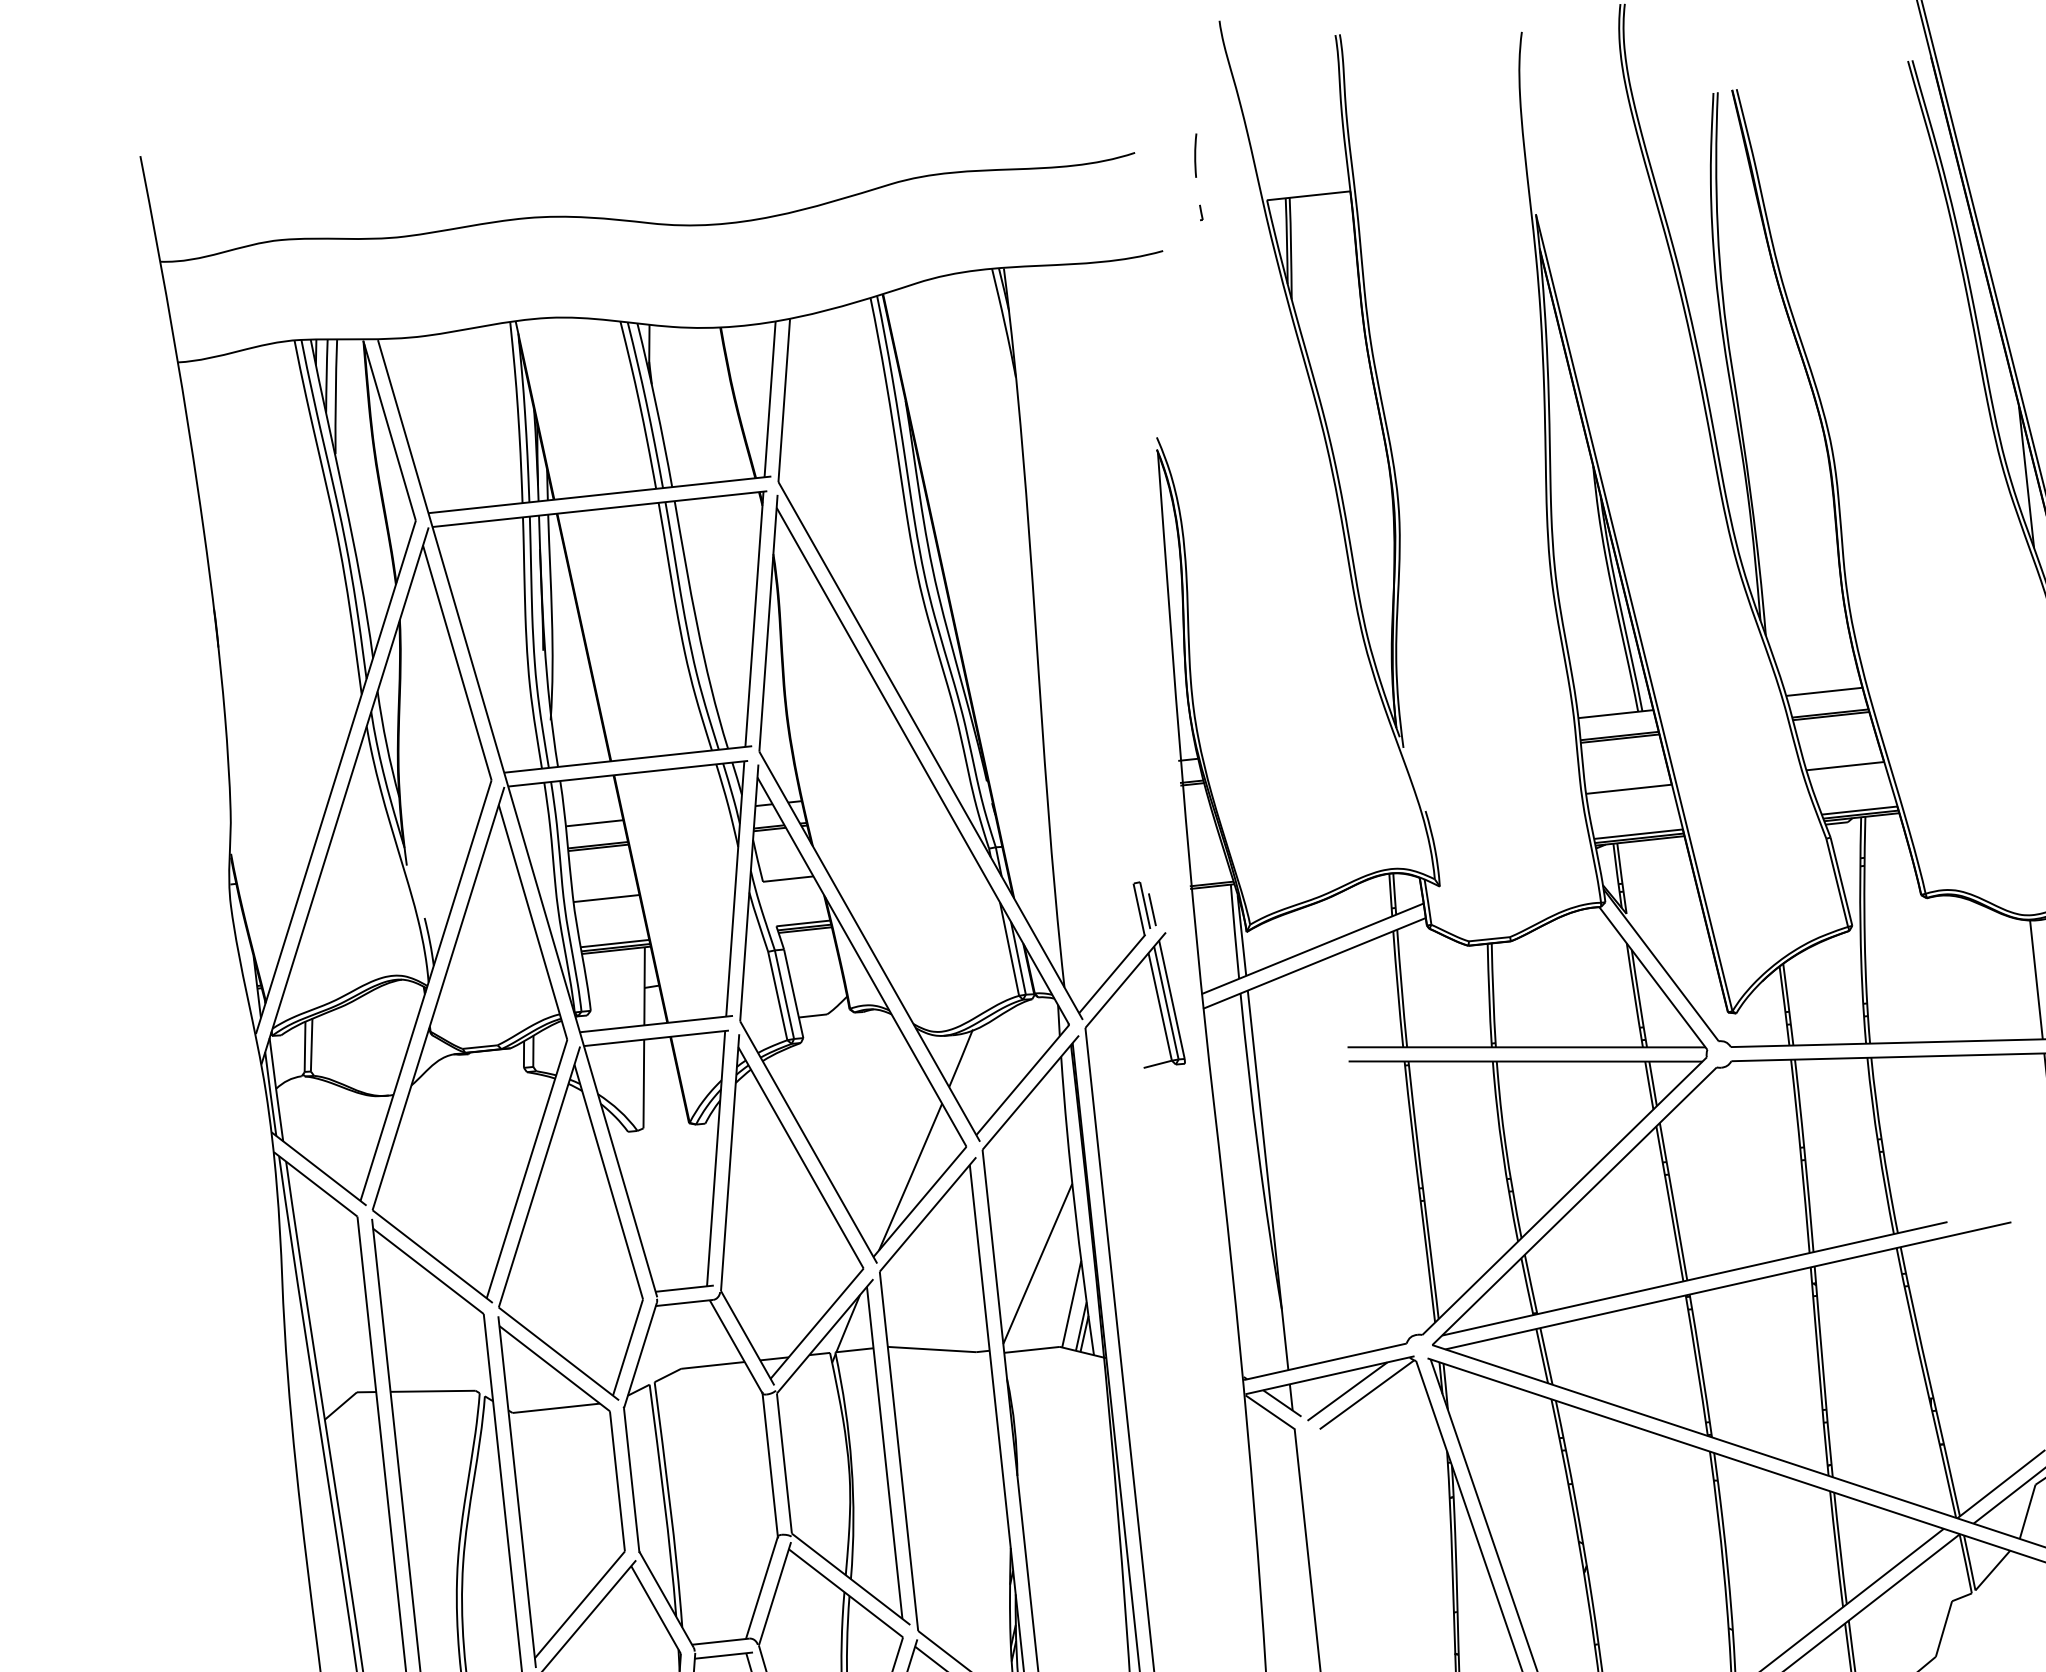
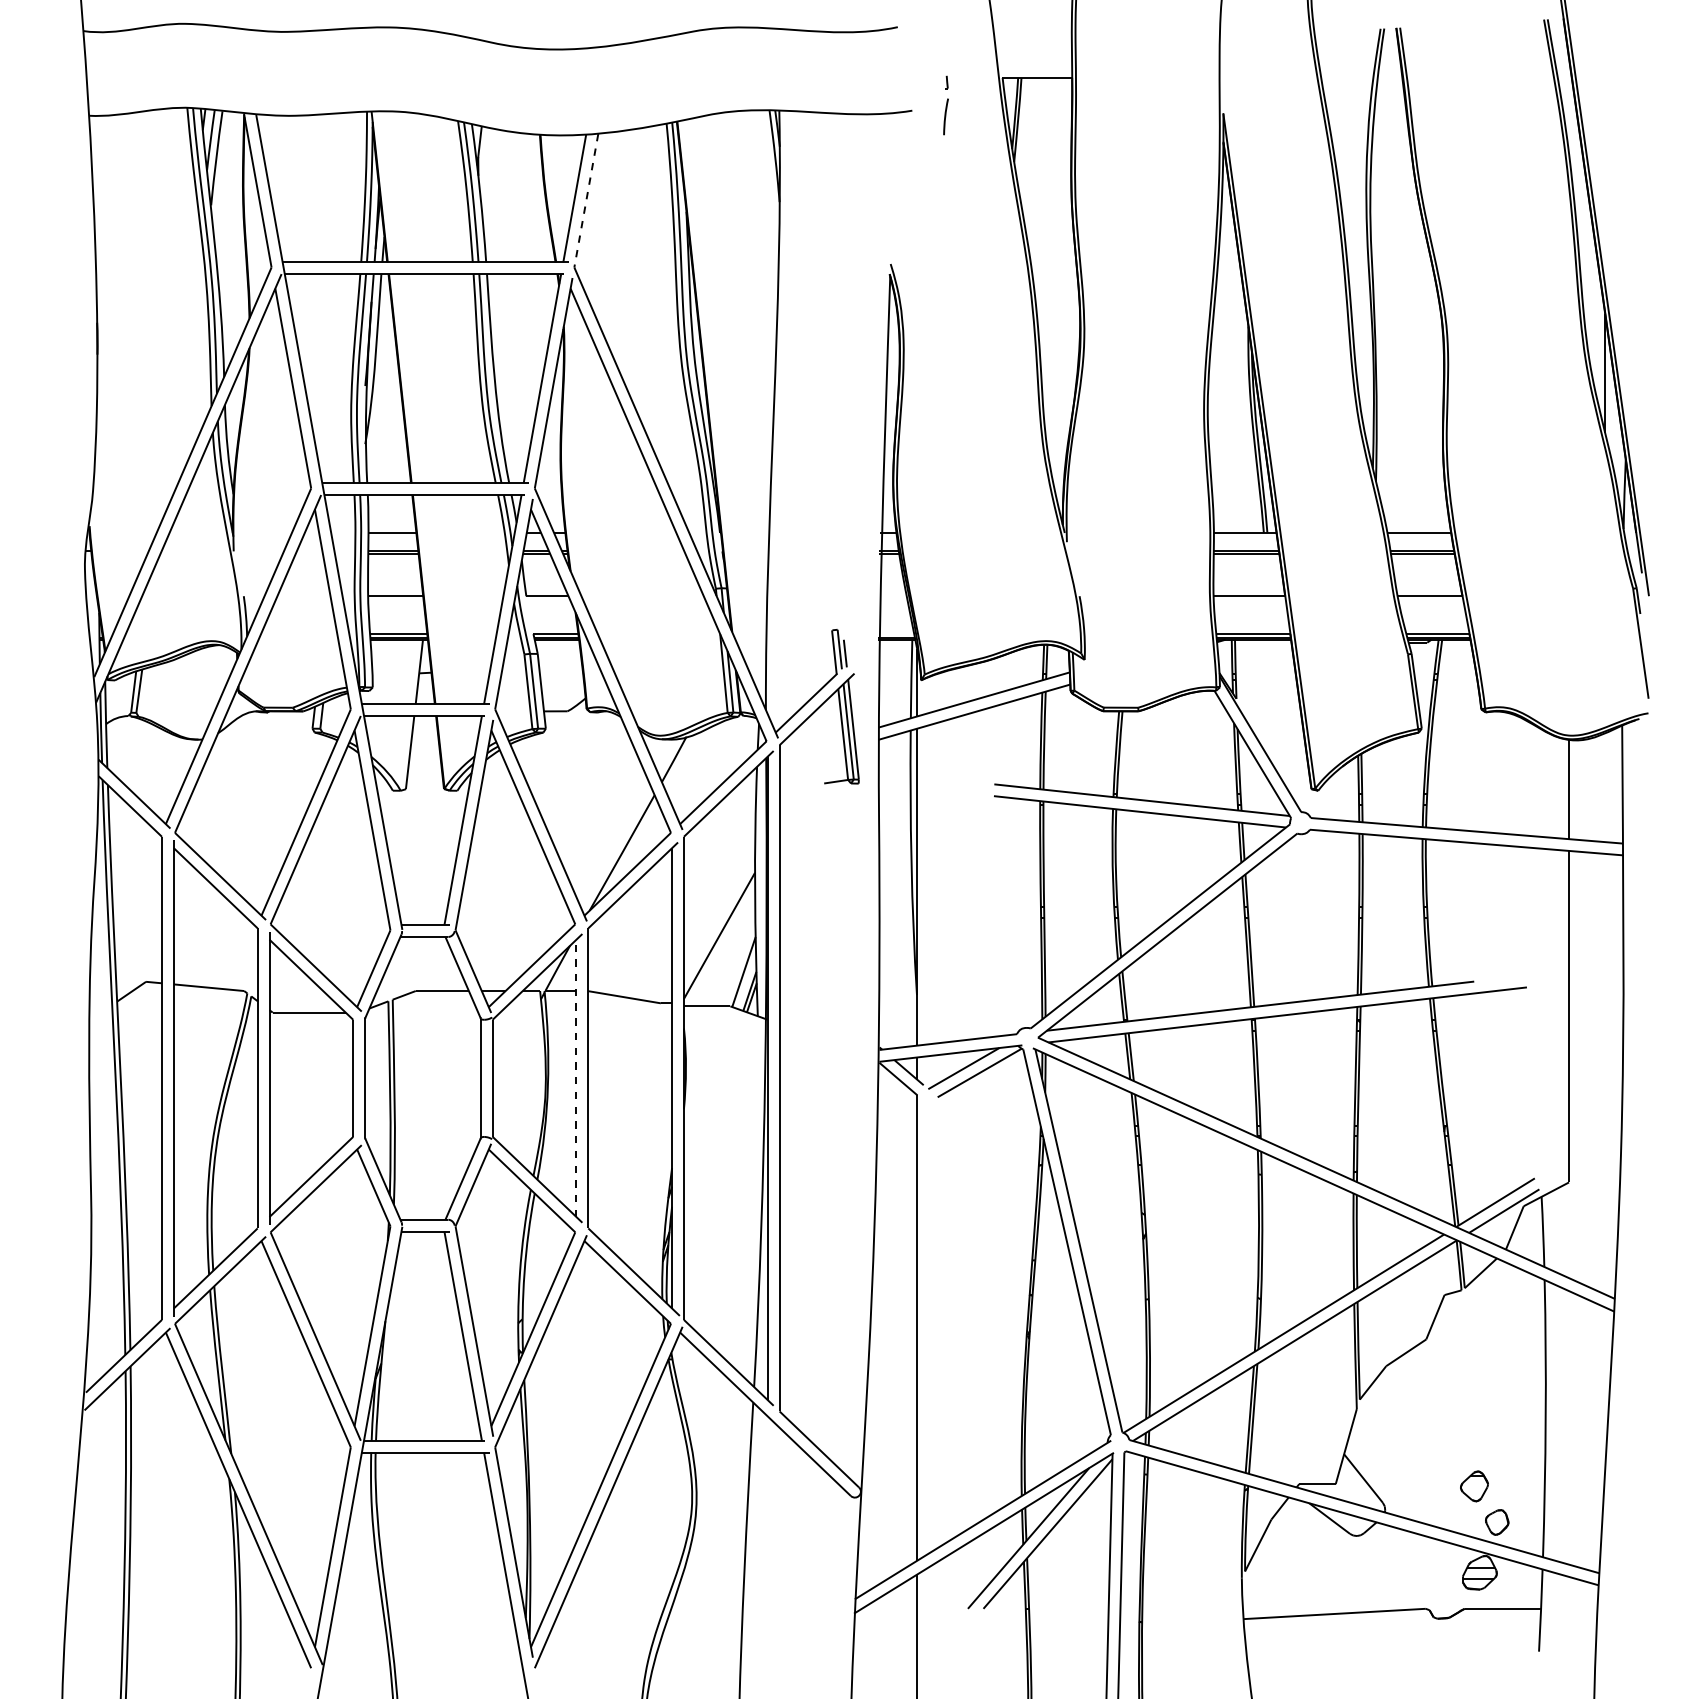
line: (1195, 155) -> (945, 116), moved
line: (784, 400) -> (586, 200), solid -> dashed
line: (884, 1453) -> (576, 1078), solid -> dashed

